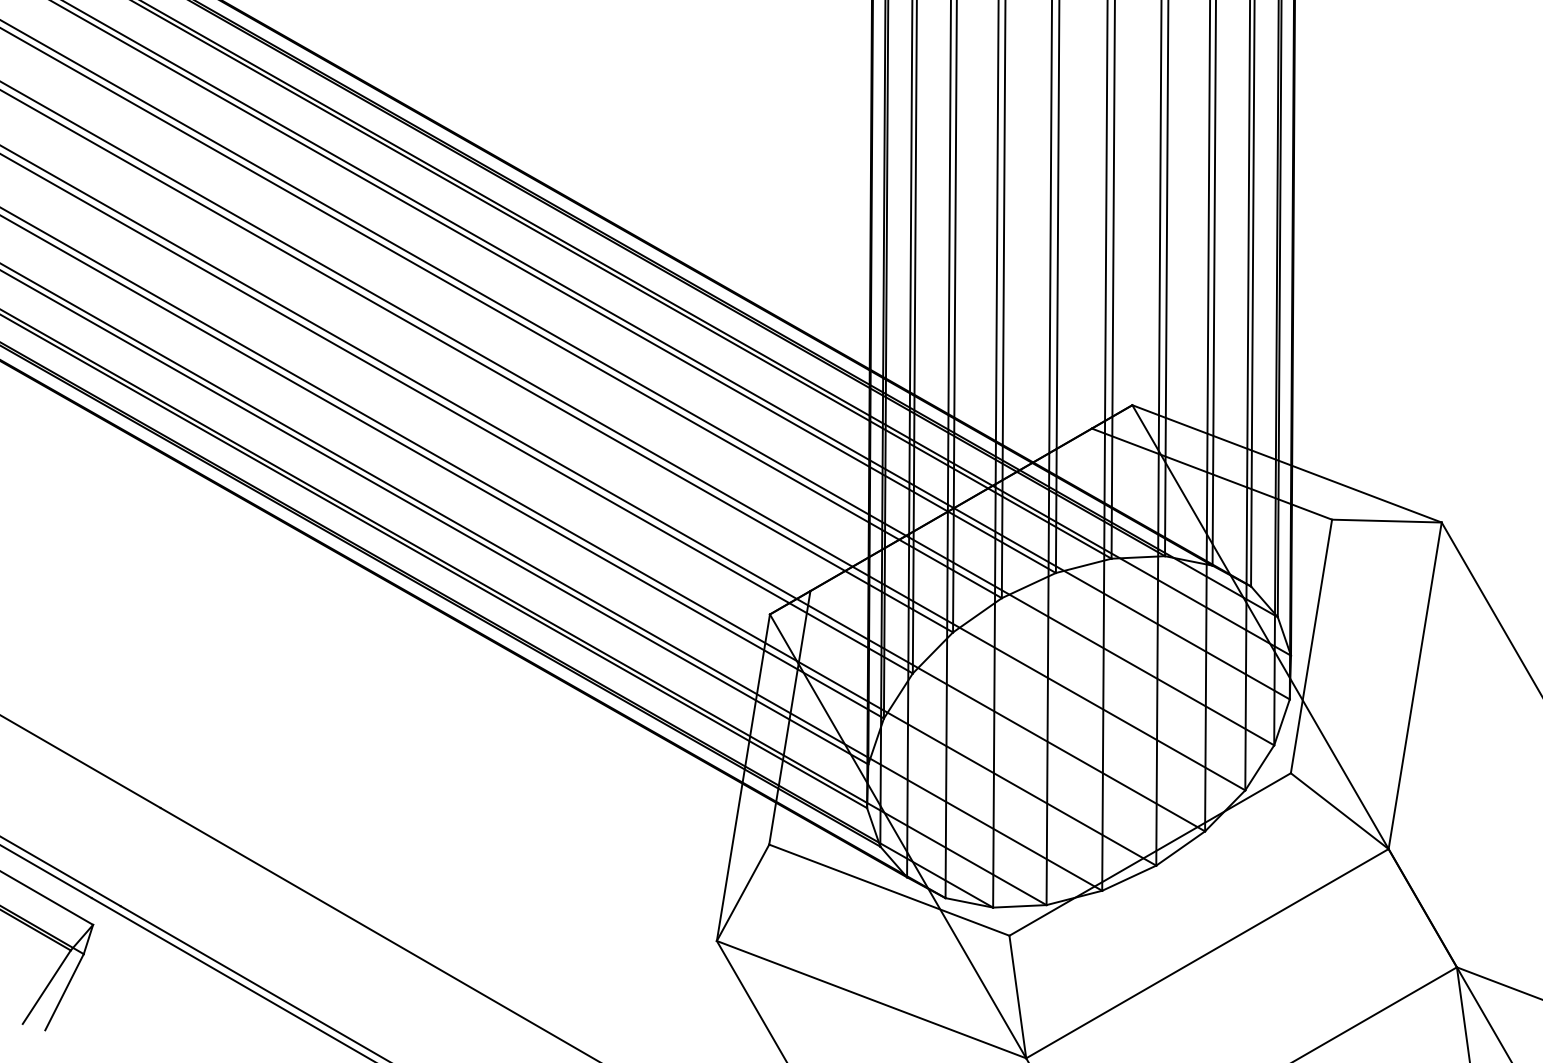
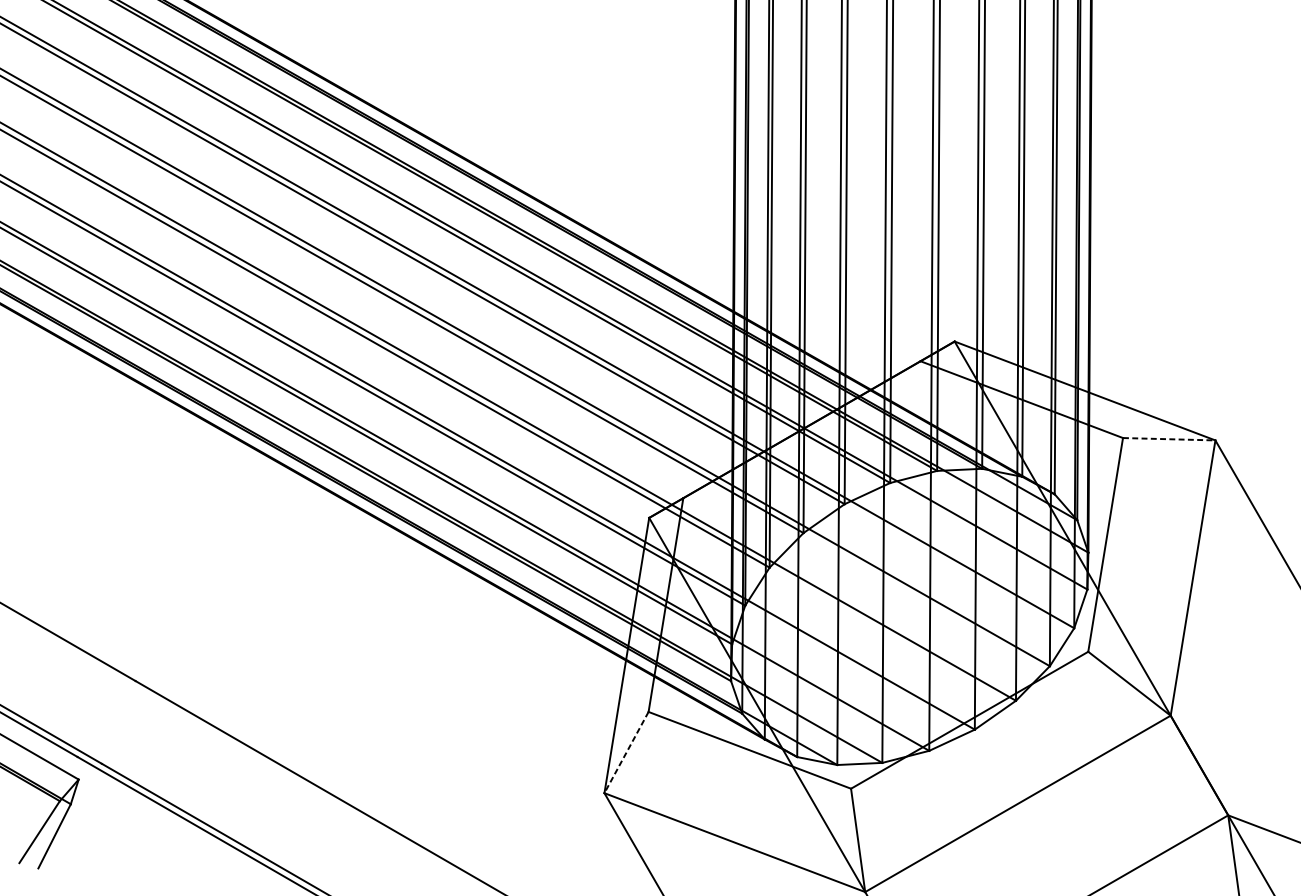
line: (1386, 521) -> (1168, 439), solid -> dashed
line: (743, 892) -> (626, 752), solid -> dashed

